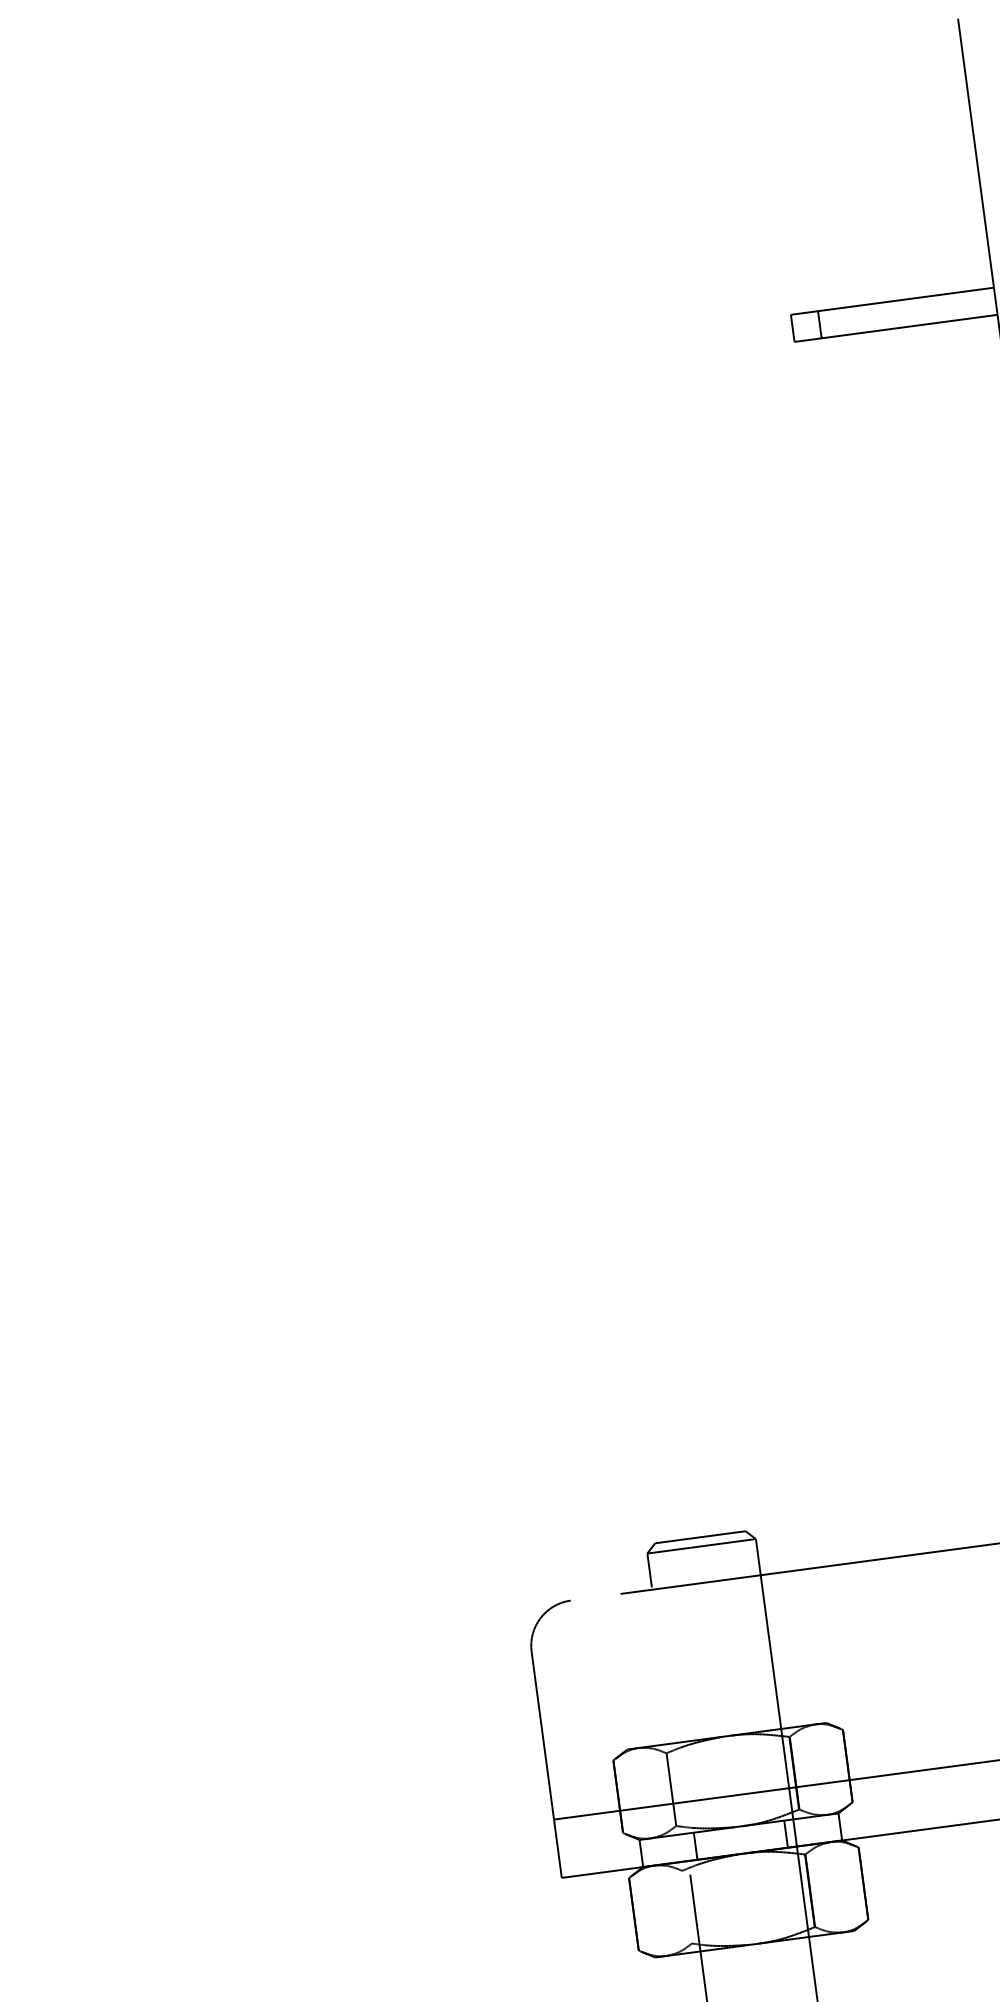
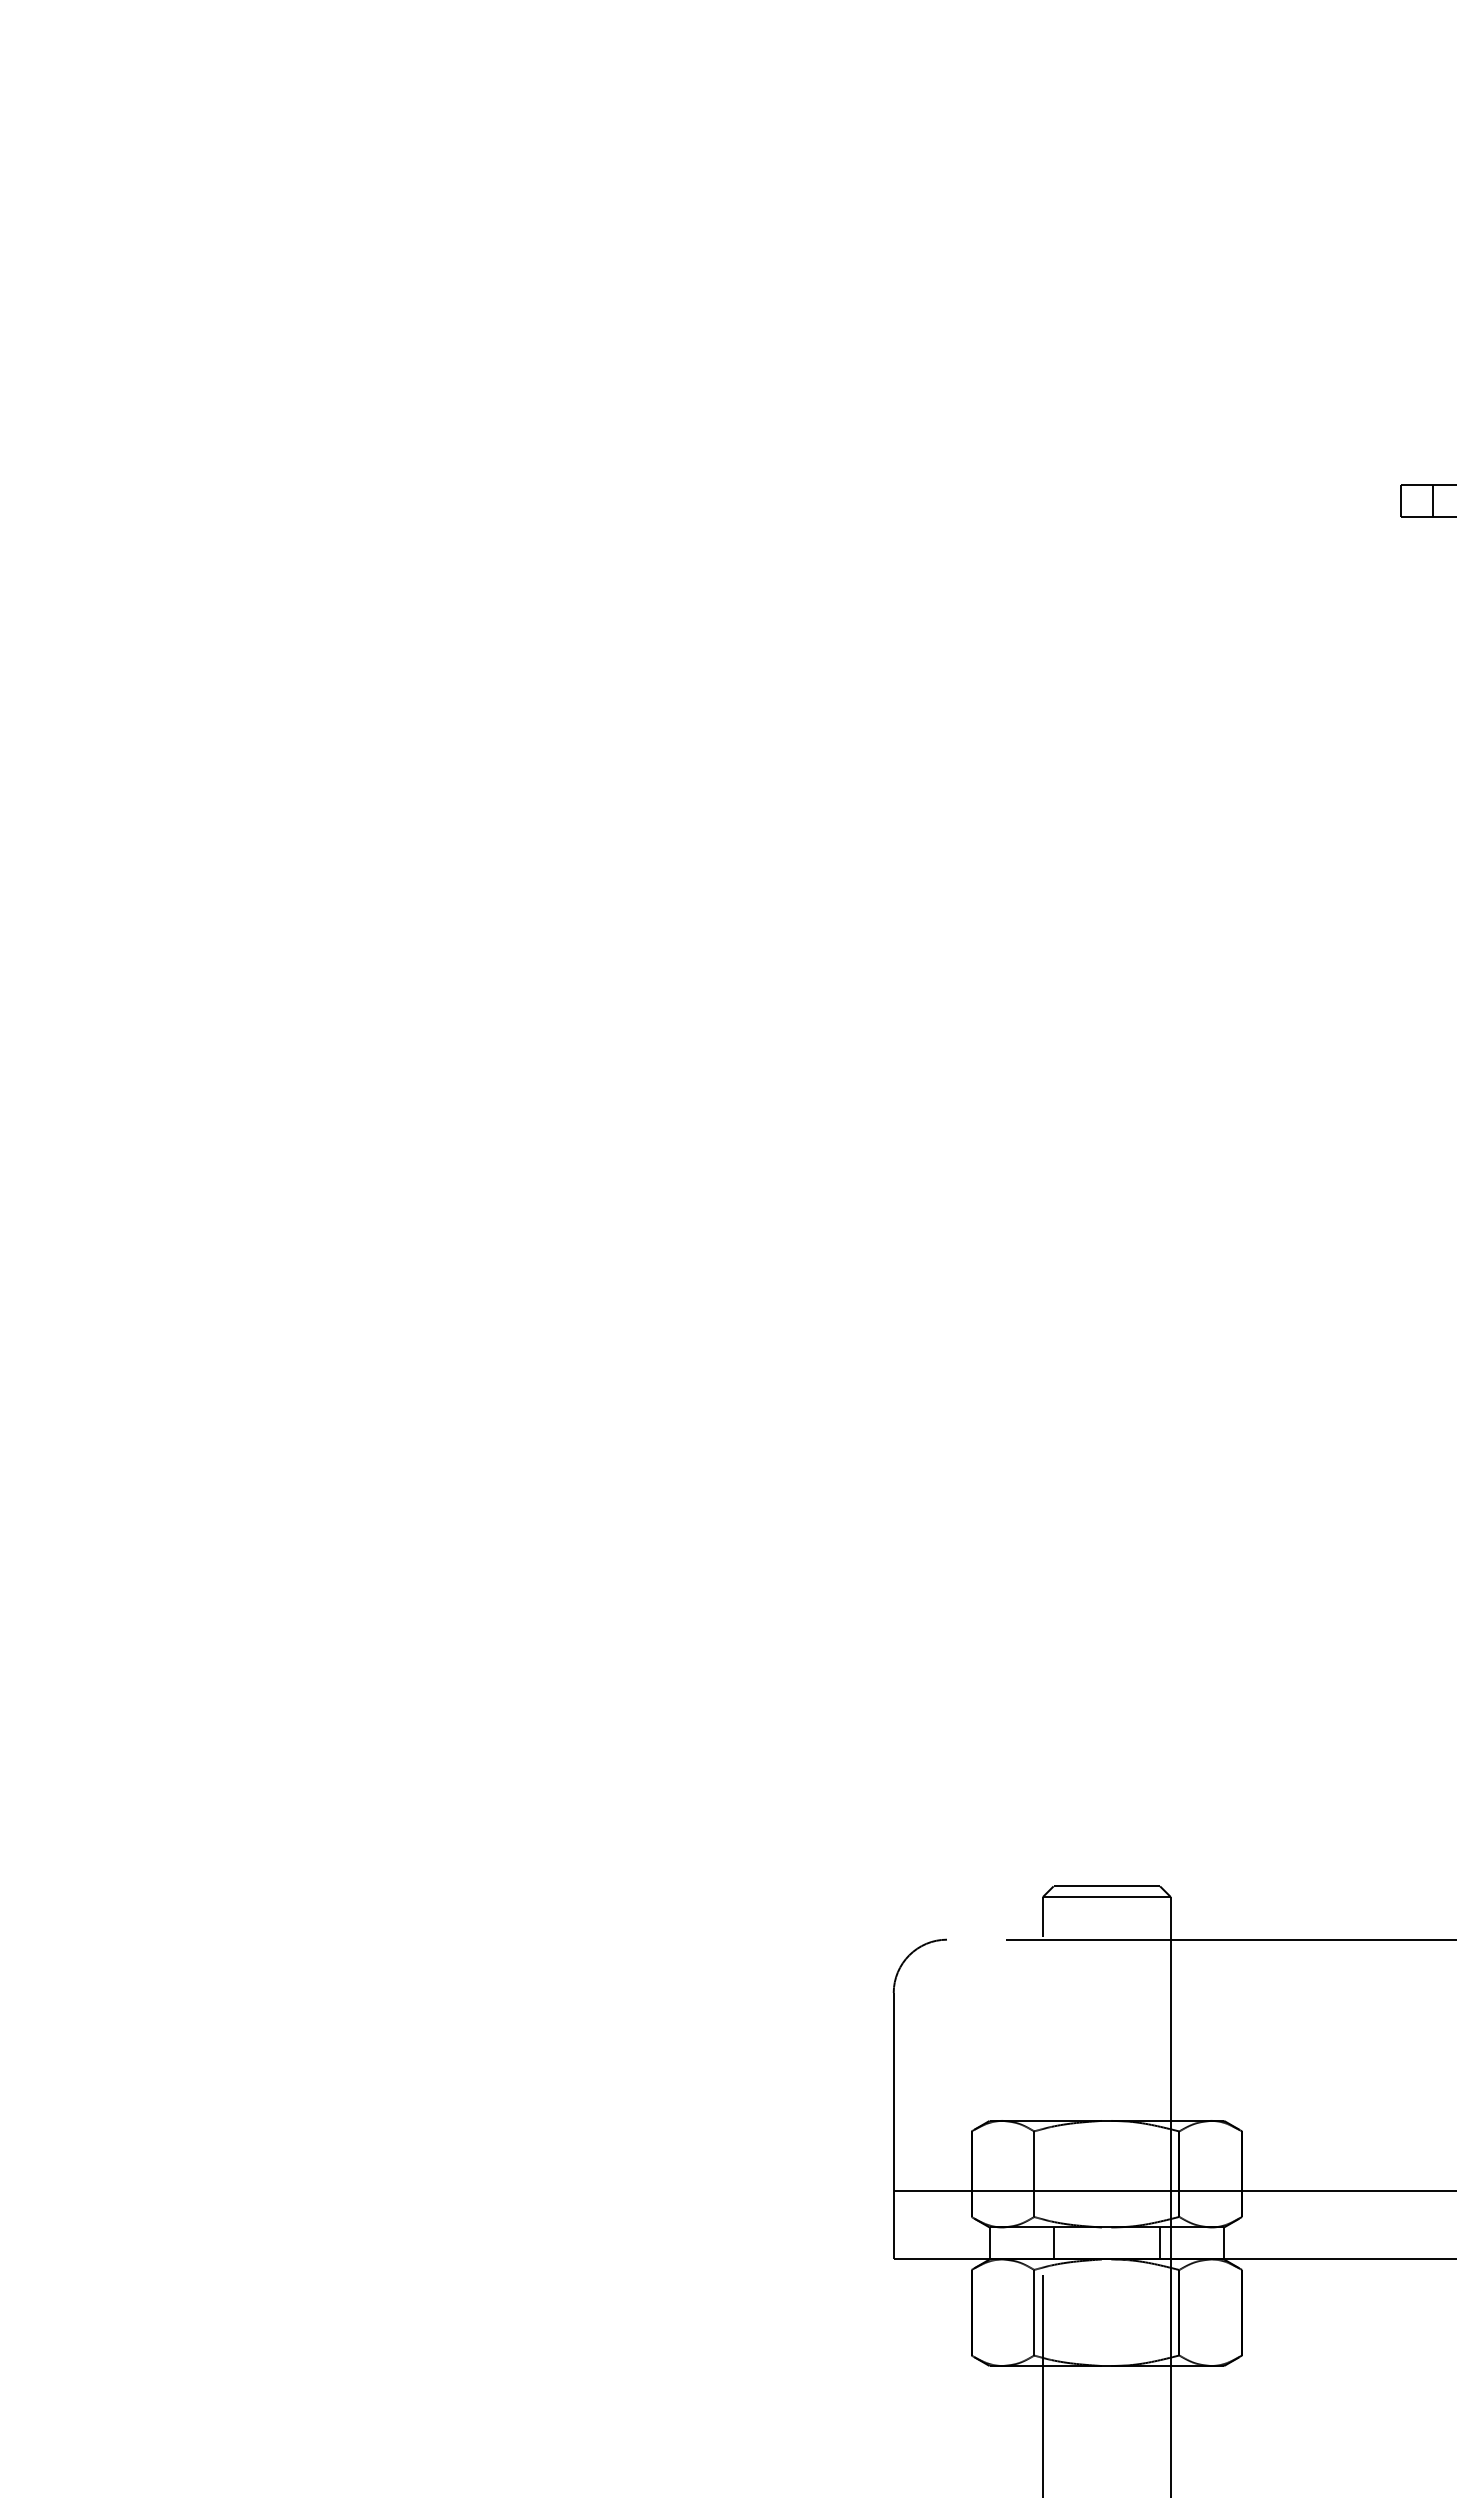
line: (687, 1906) -> (1034, 2312), added

